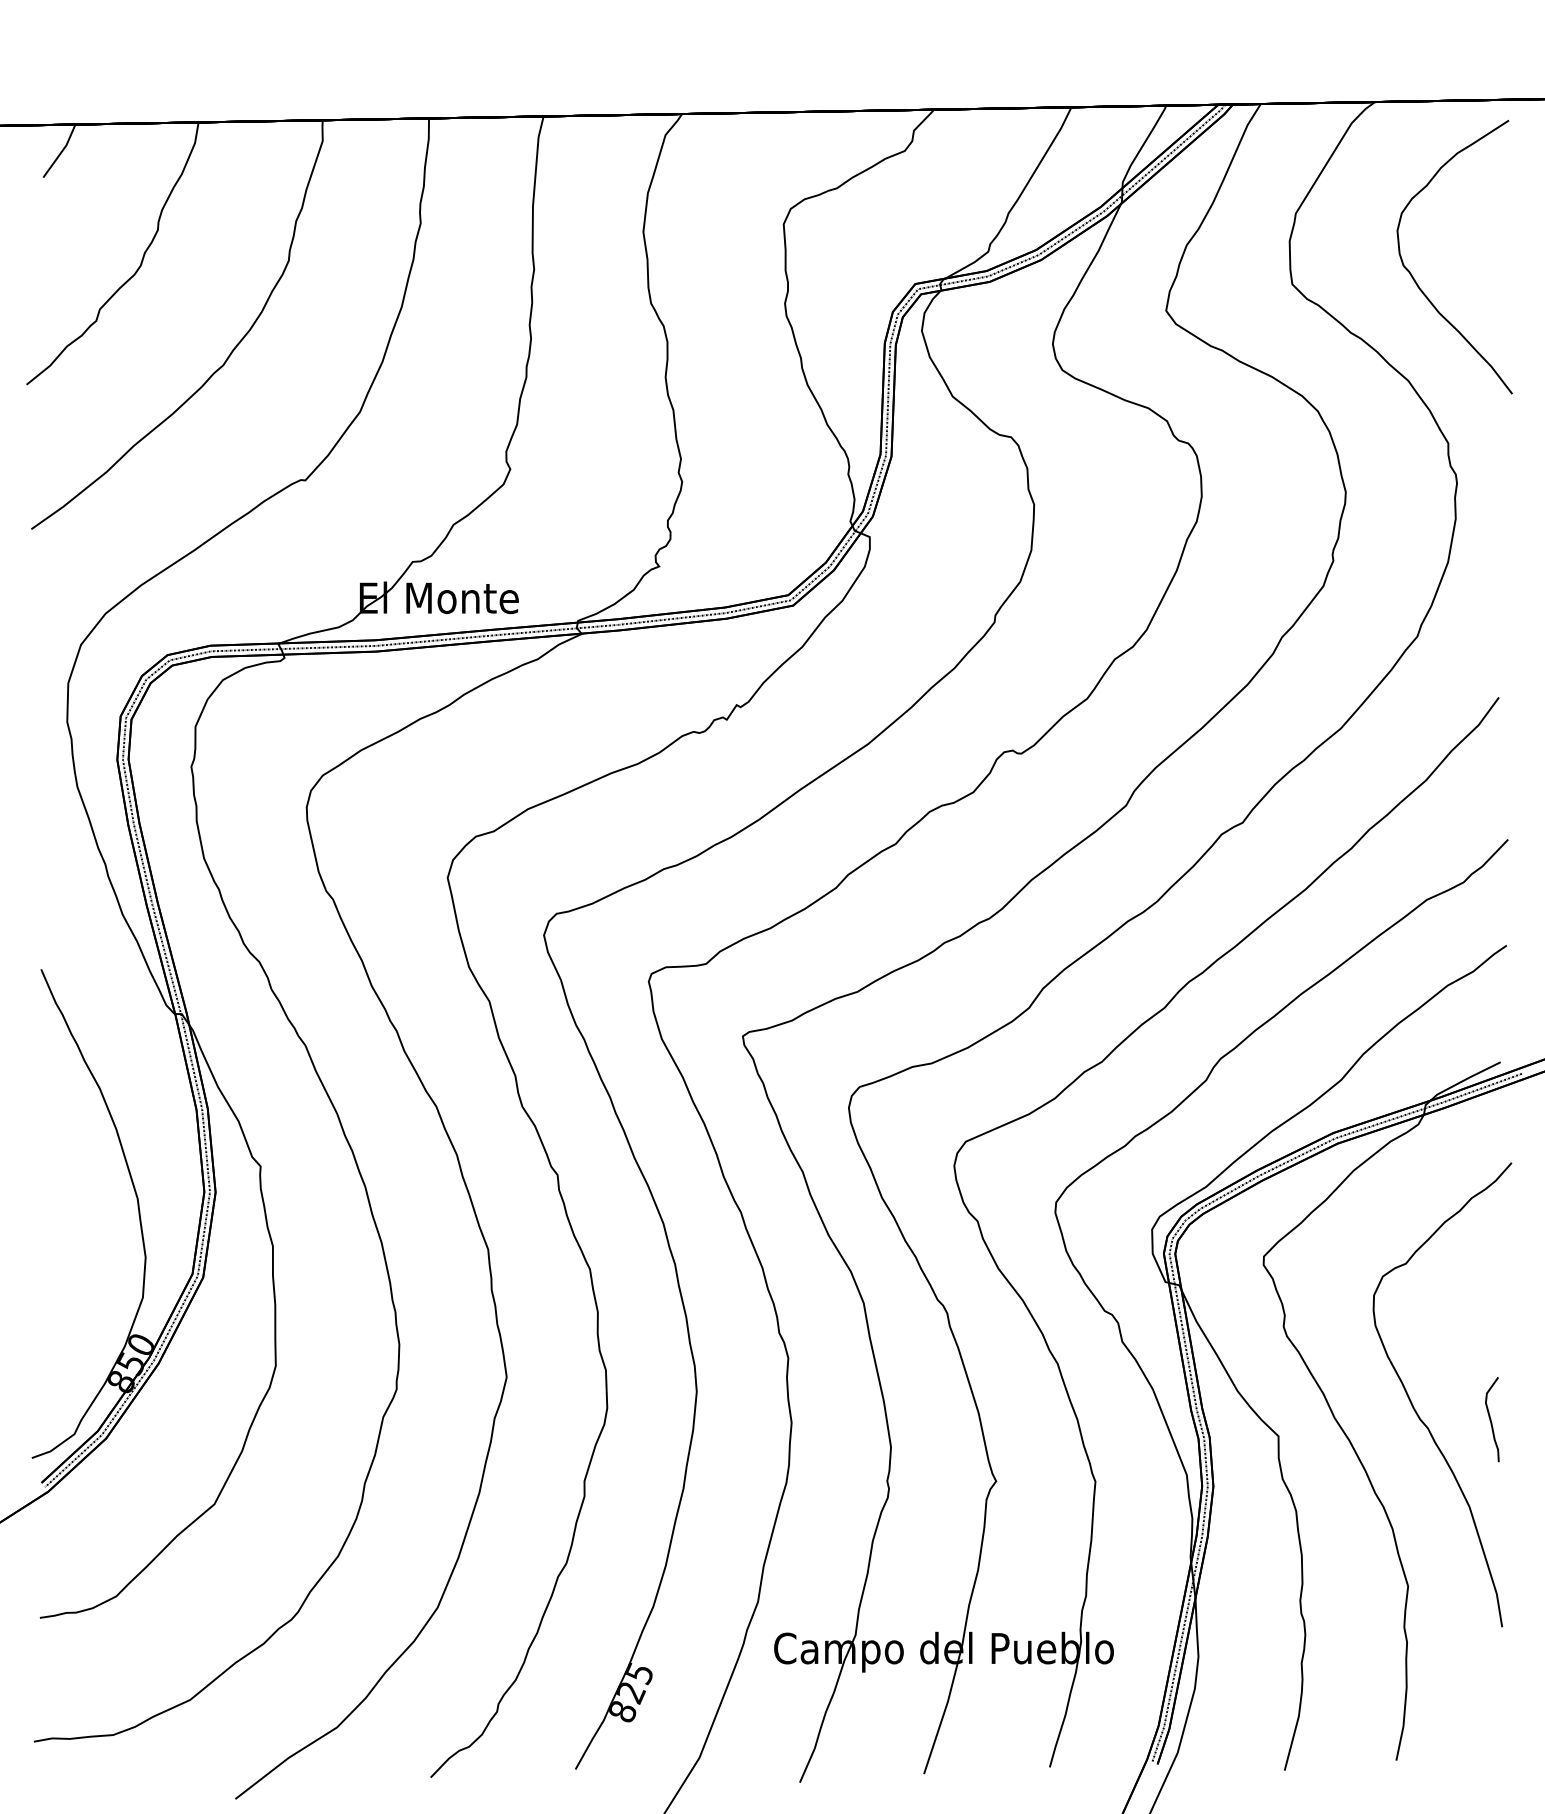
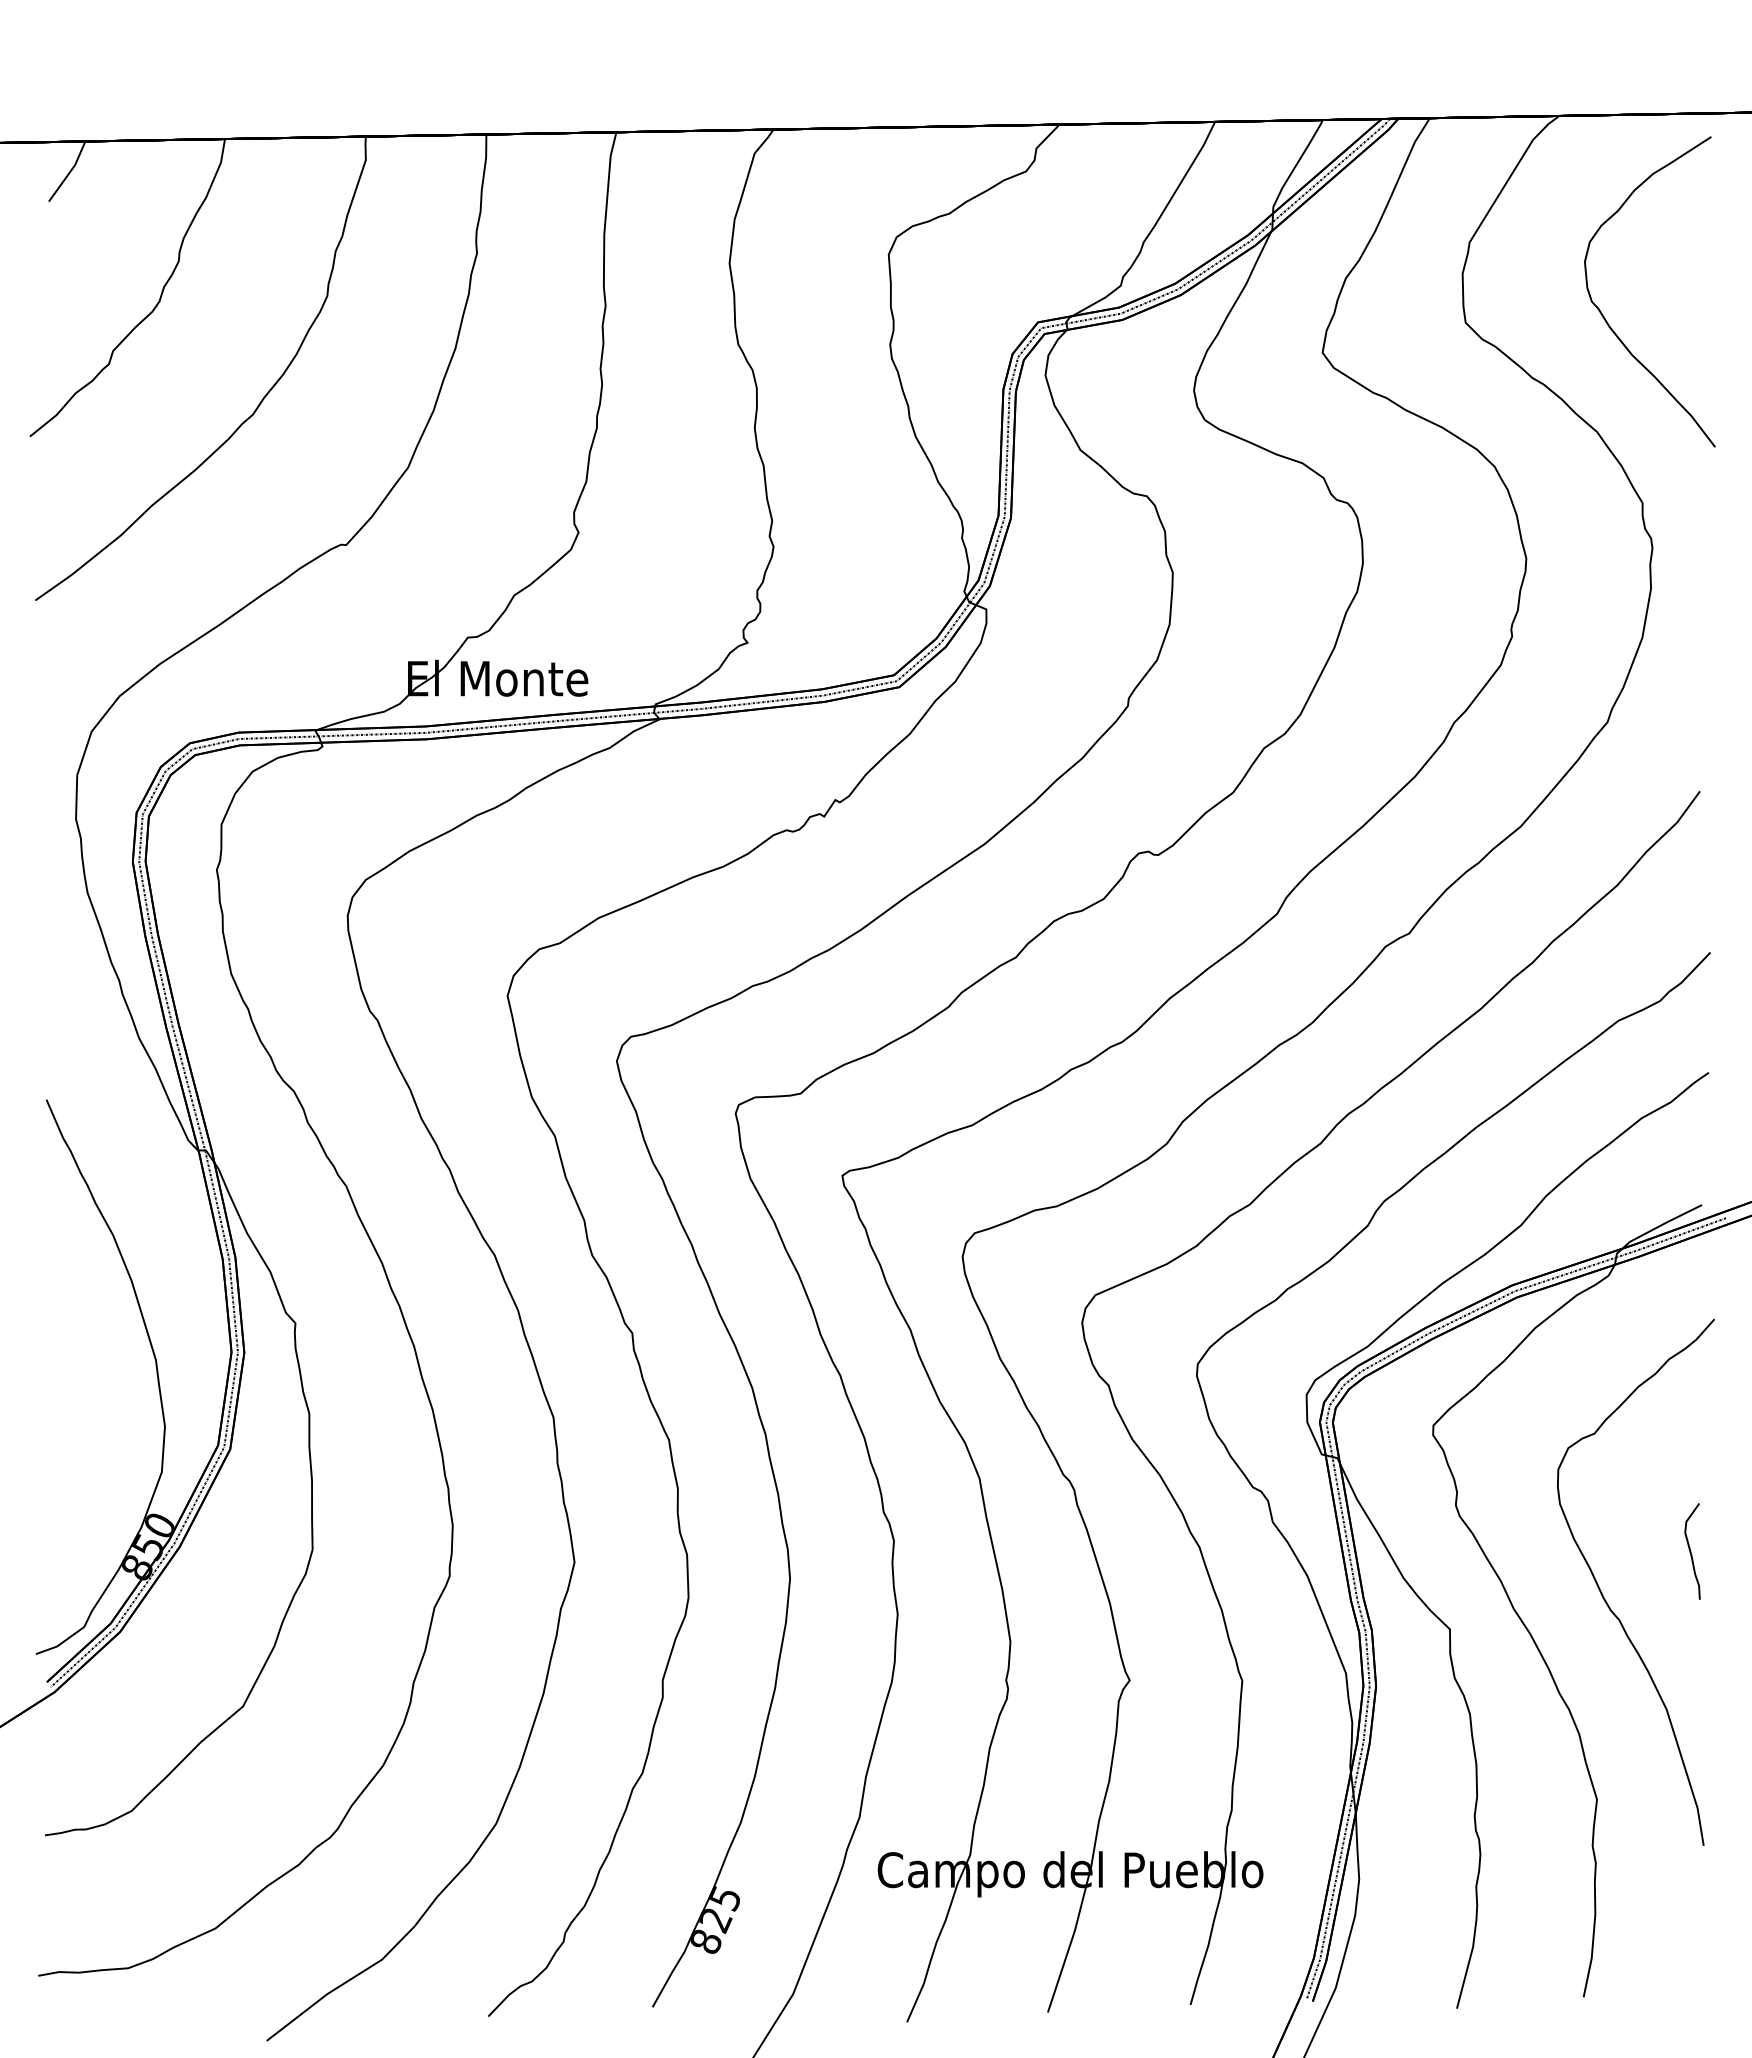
curve: (1491, 1419) -> (1691, 1551), moved

